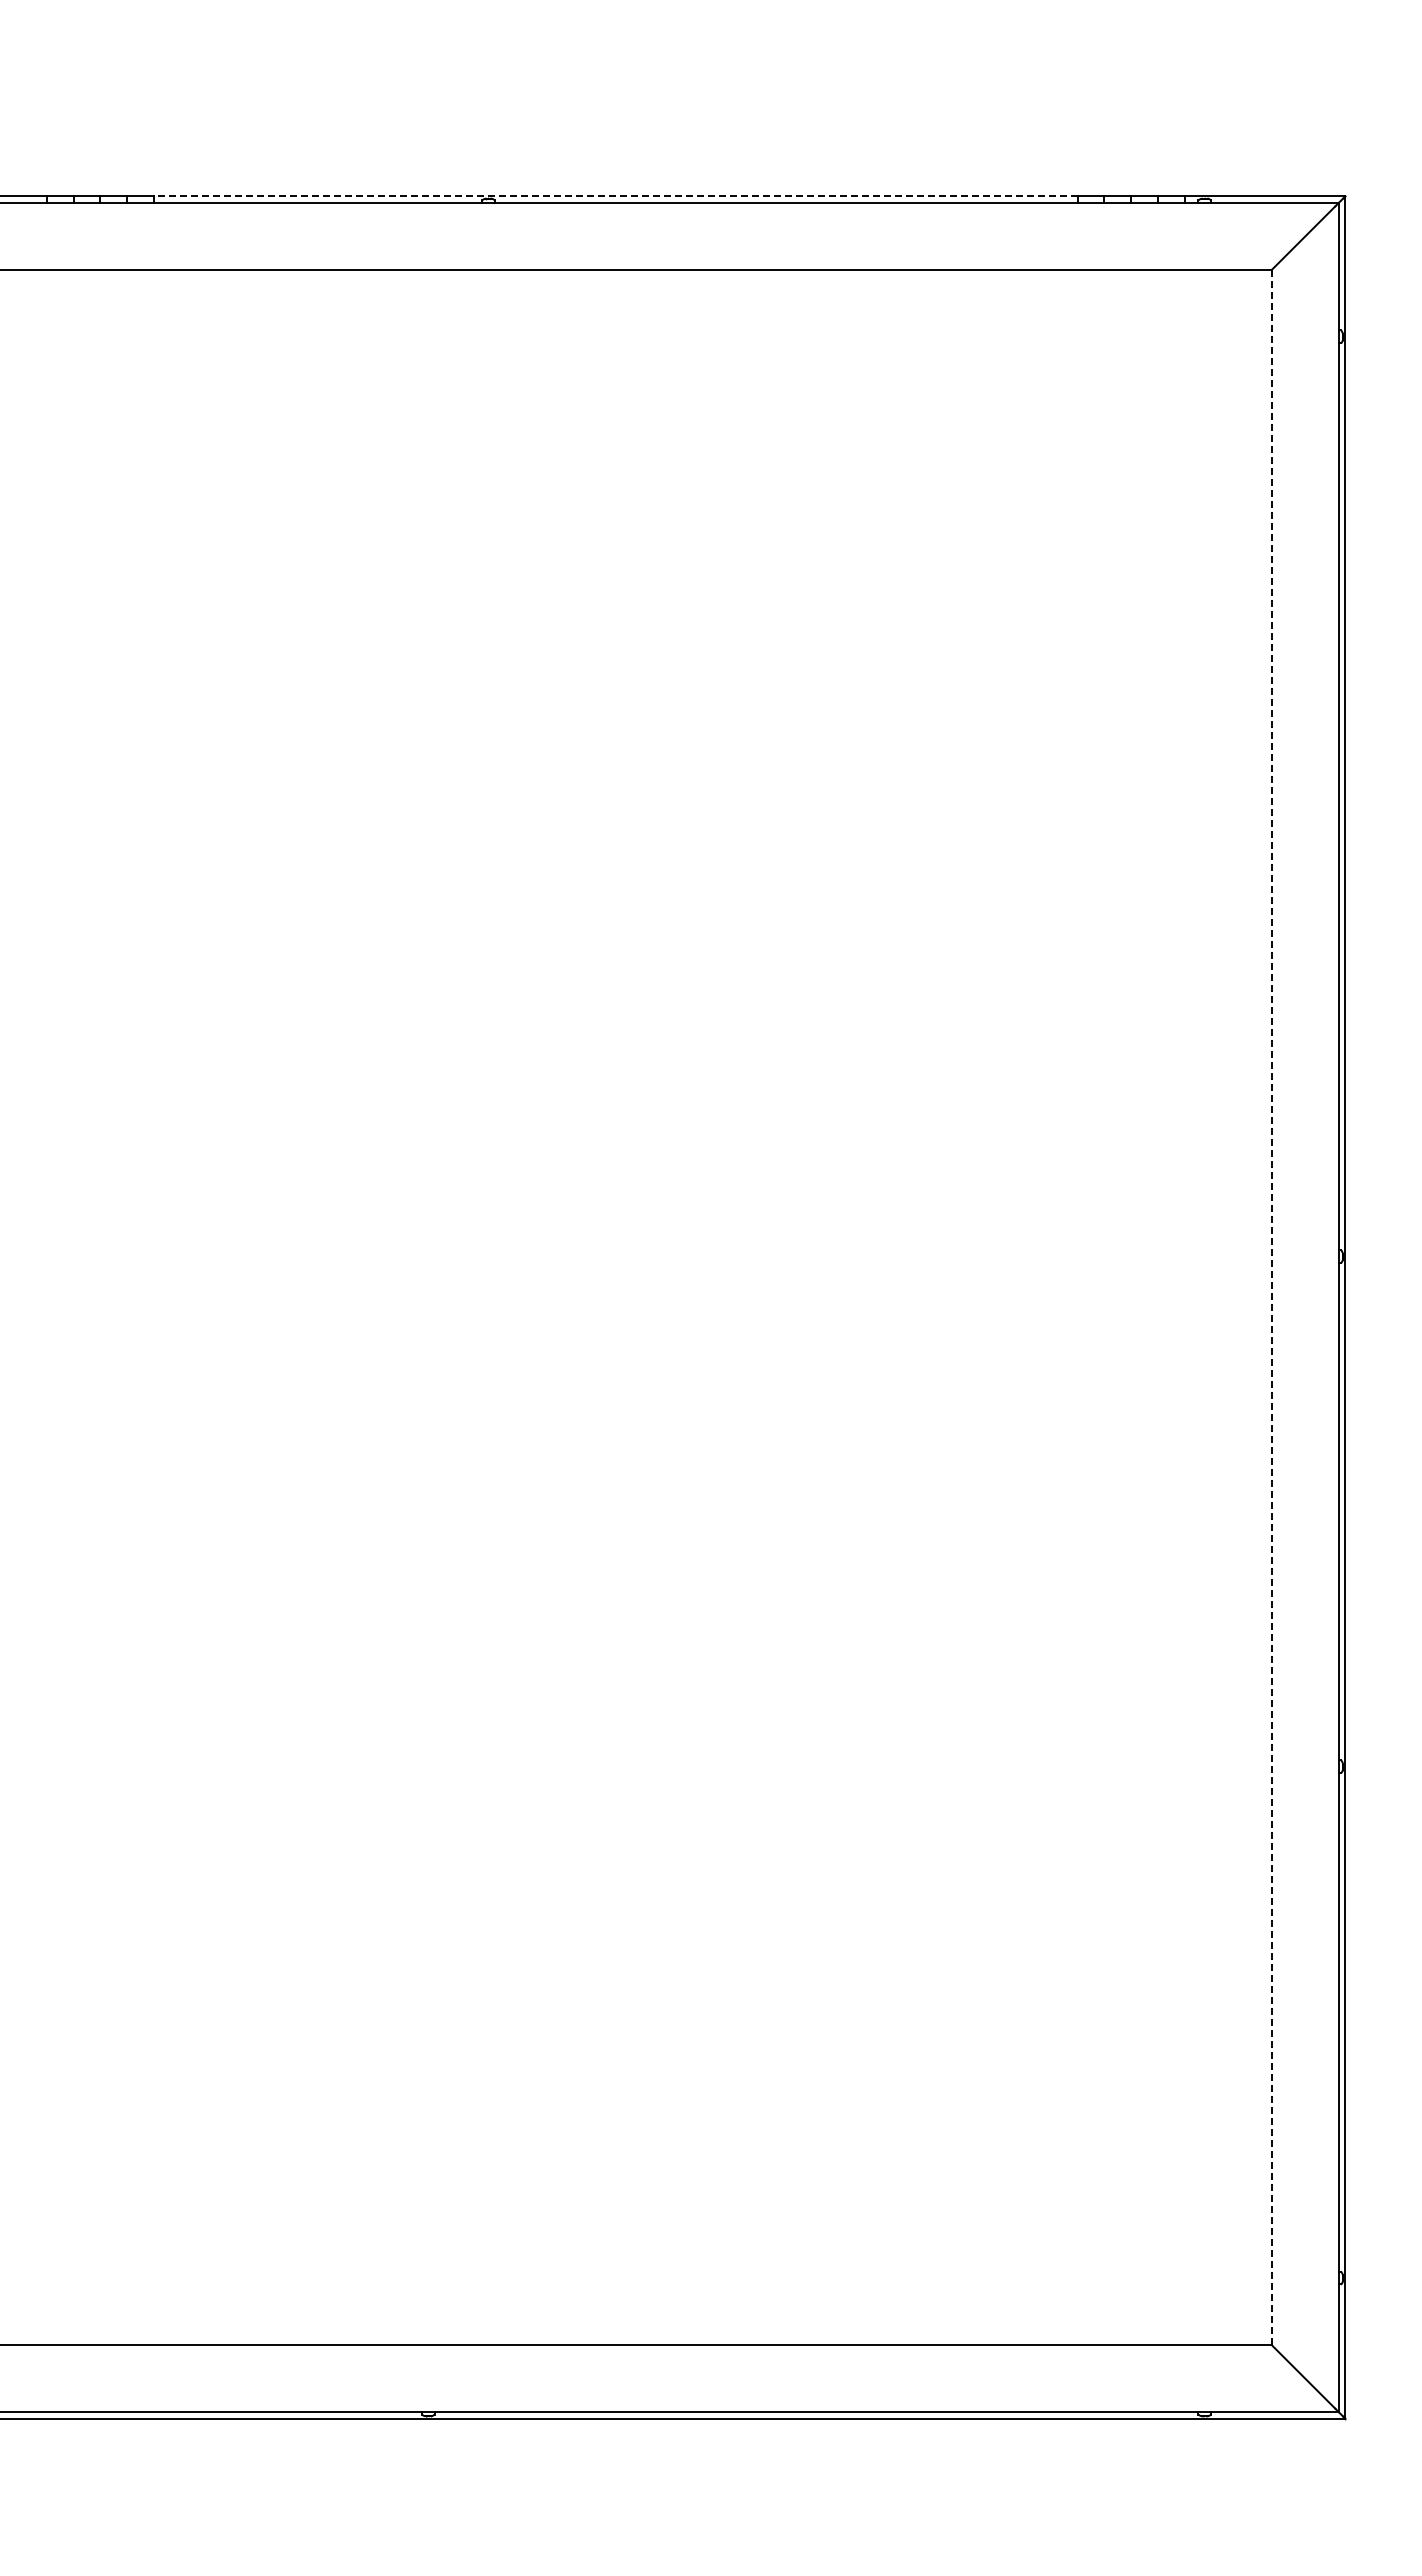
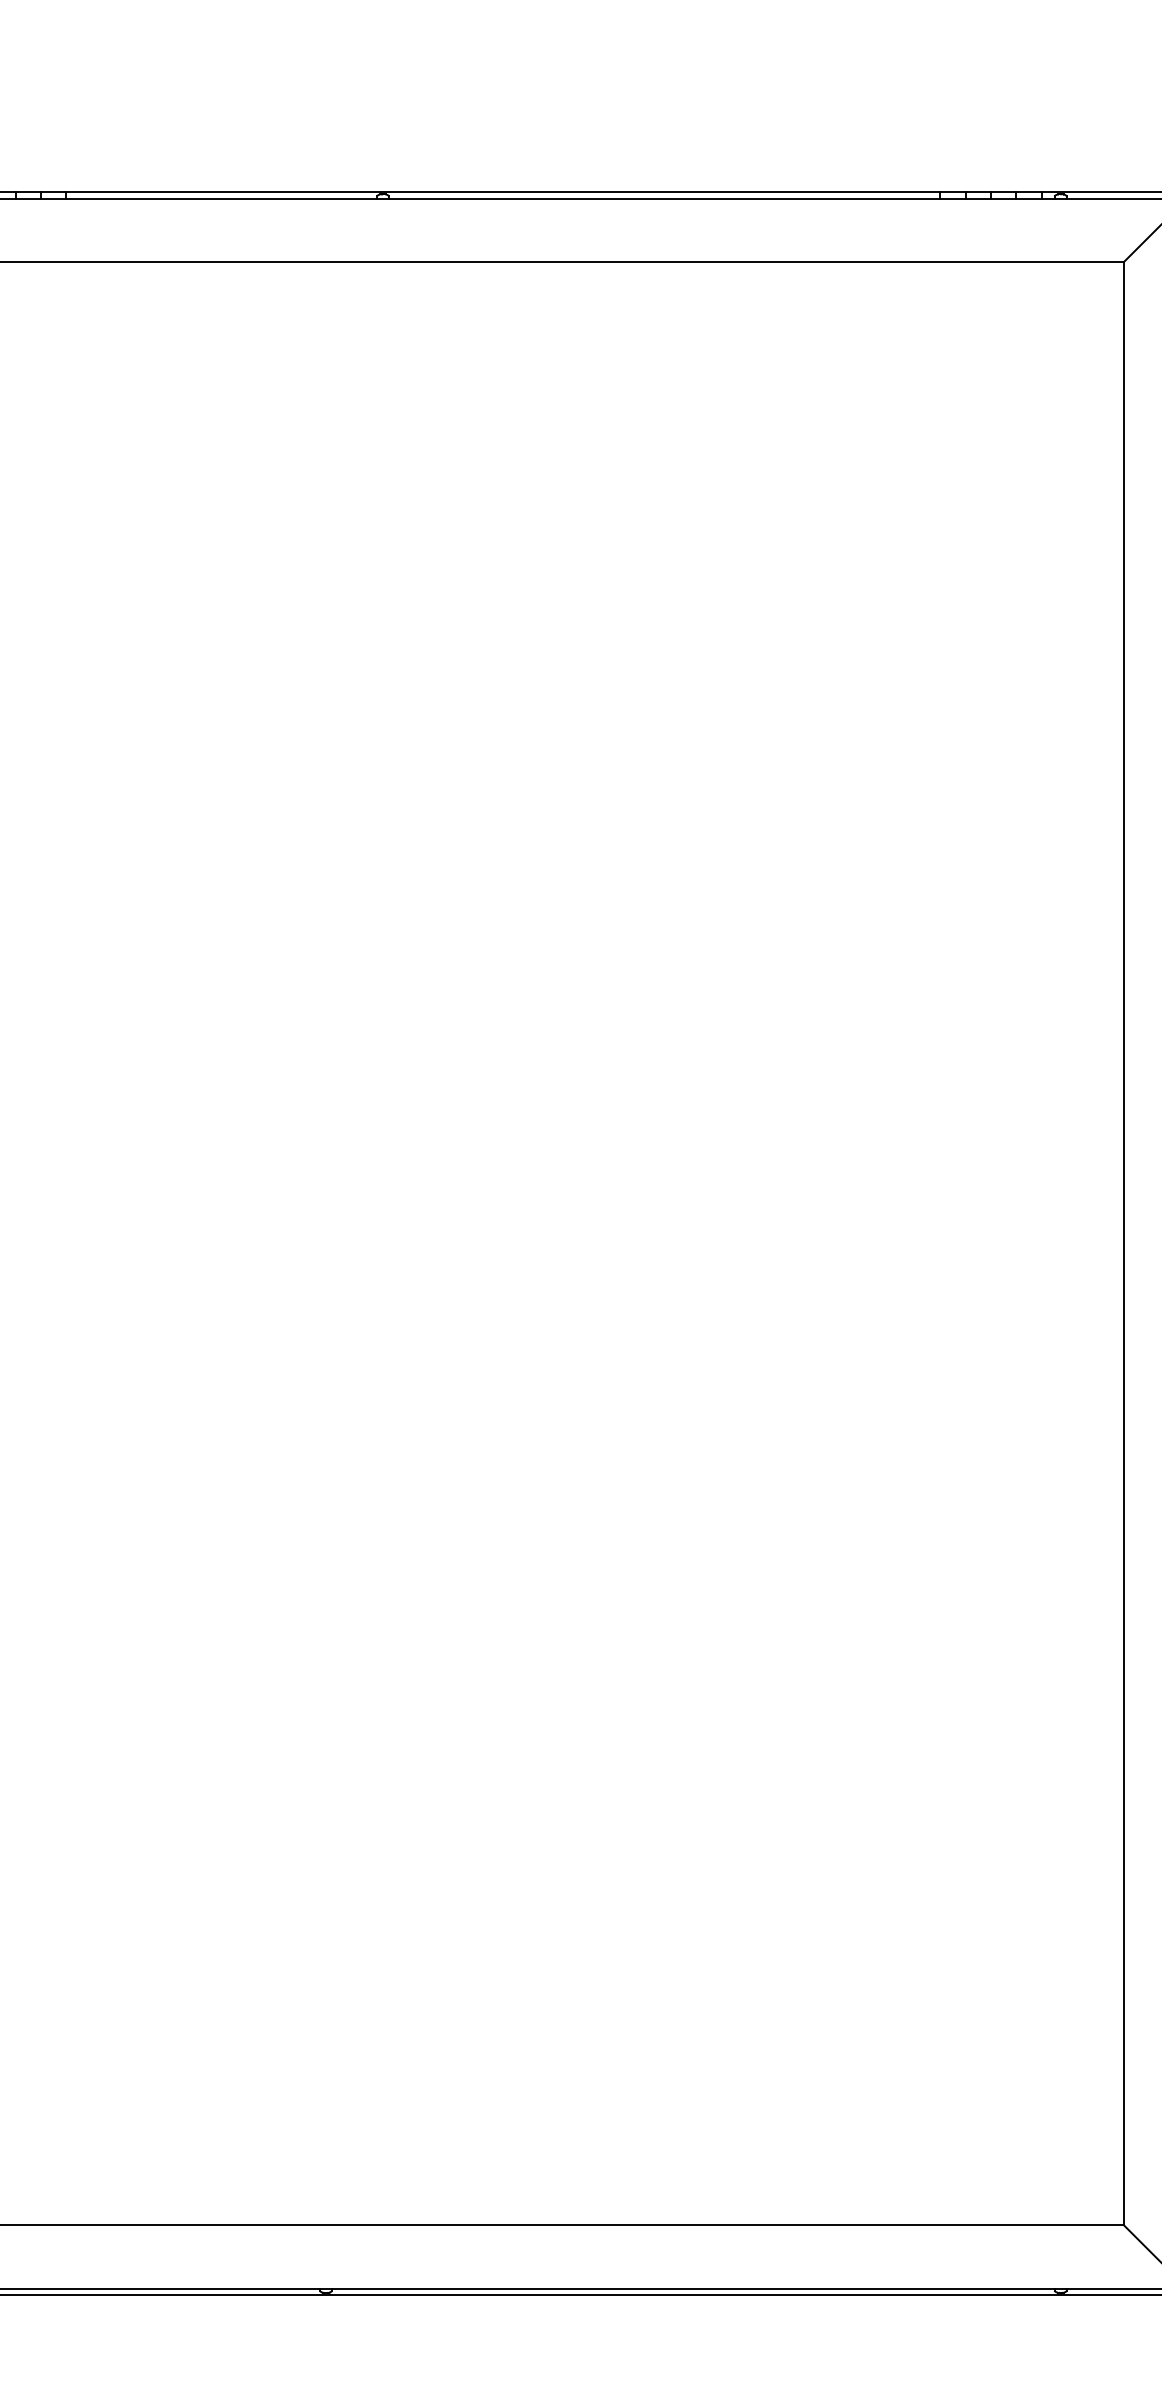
line: (615, 196) -> (503, 192), dashed -> solid
line: (1271, 1307) -> (1123, 1243), dashed -> solid

